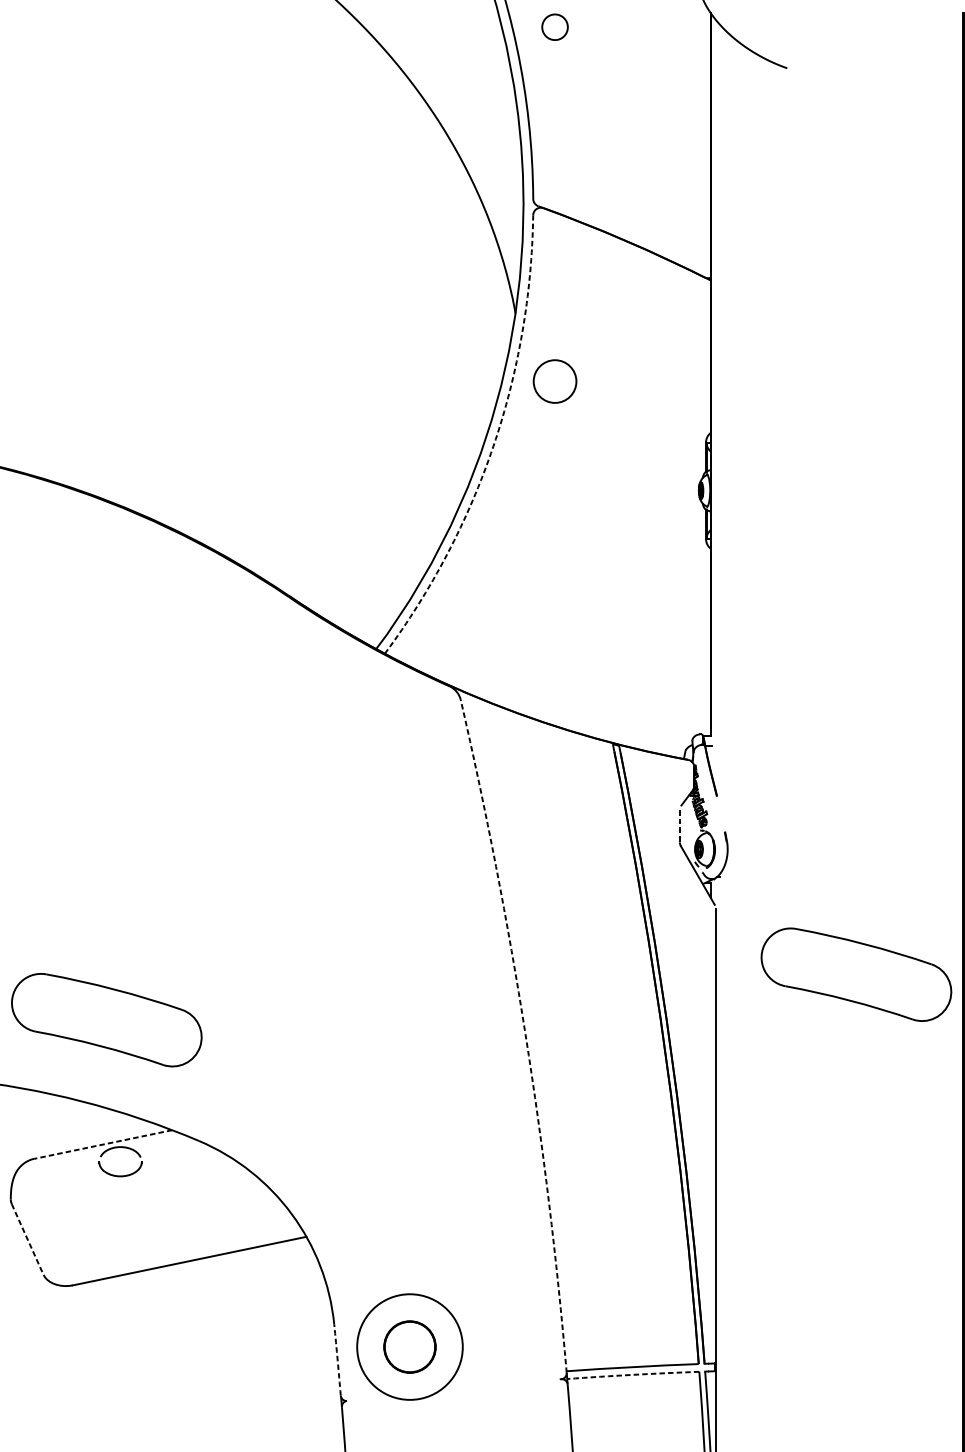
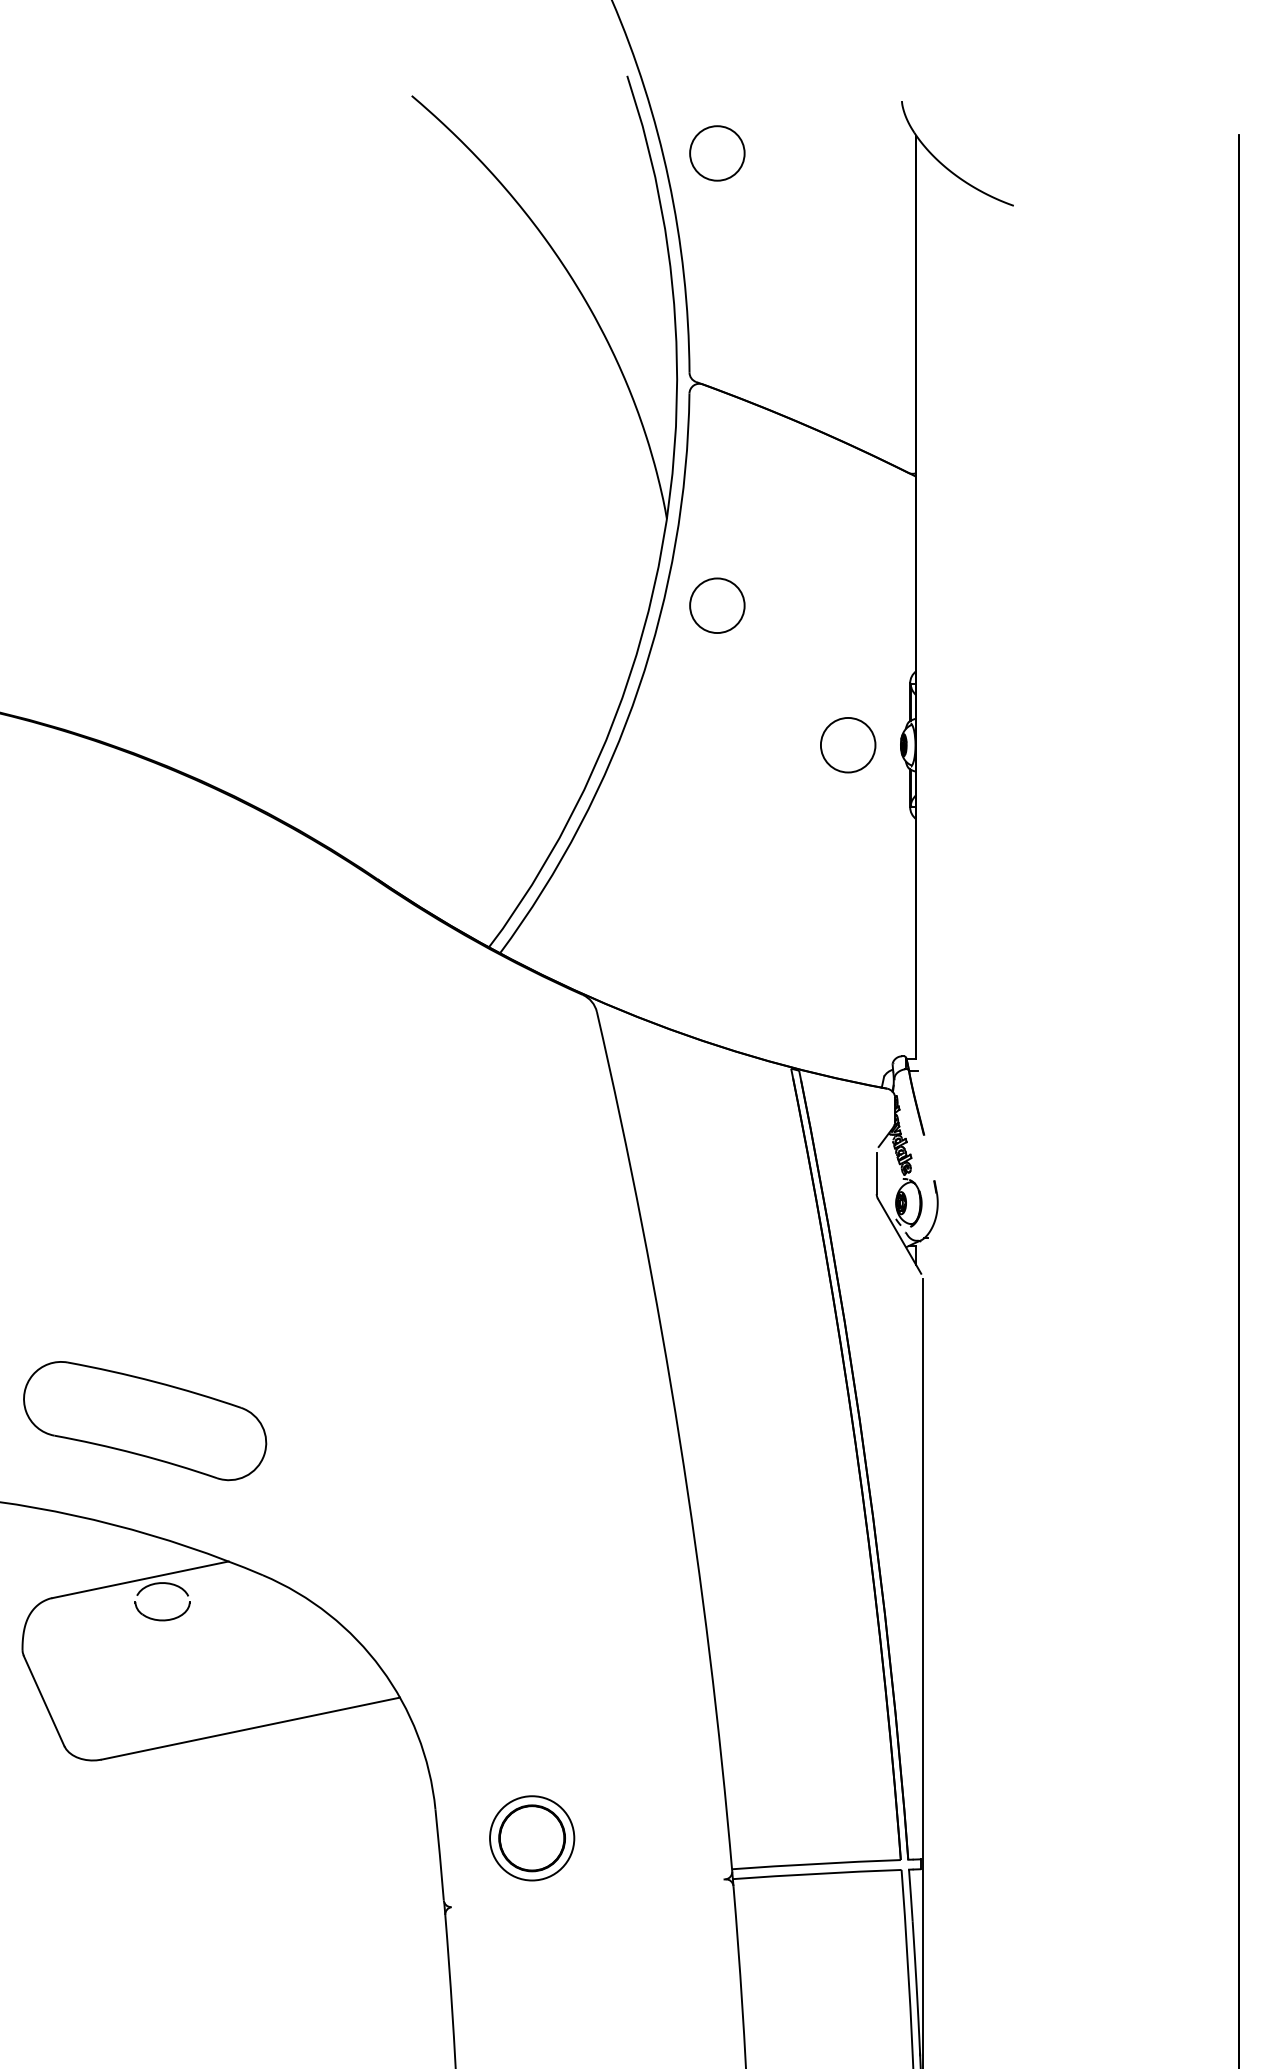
circle: (555, 27) -> (717, 153), size x1.67
arc: (493, 446) -> (638, 688), dashed -> solid
circle: (657, 491) -> (848, 745), added
line: (679, 826) -> (876, 1173), dashed -> solid
part: (856, 975) -> (1102, 1363), removed
arc: (525, 1034) -> (679, 1439), dashed -> solid
line: (103, 1144) -> (140, 1579), dashed -> solid
line: (28, 1239) -> (44, 1701), dashed -> solid
circle: (410, 1347) -> (532, 1838), size x0.62
arc: (337, 1359) -> (439, 1854), dashed -> solid
arc: (633, 1374) -> (817, 1873), dashed -> solid

